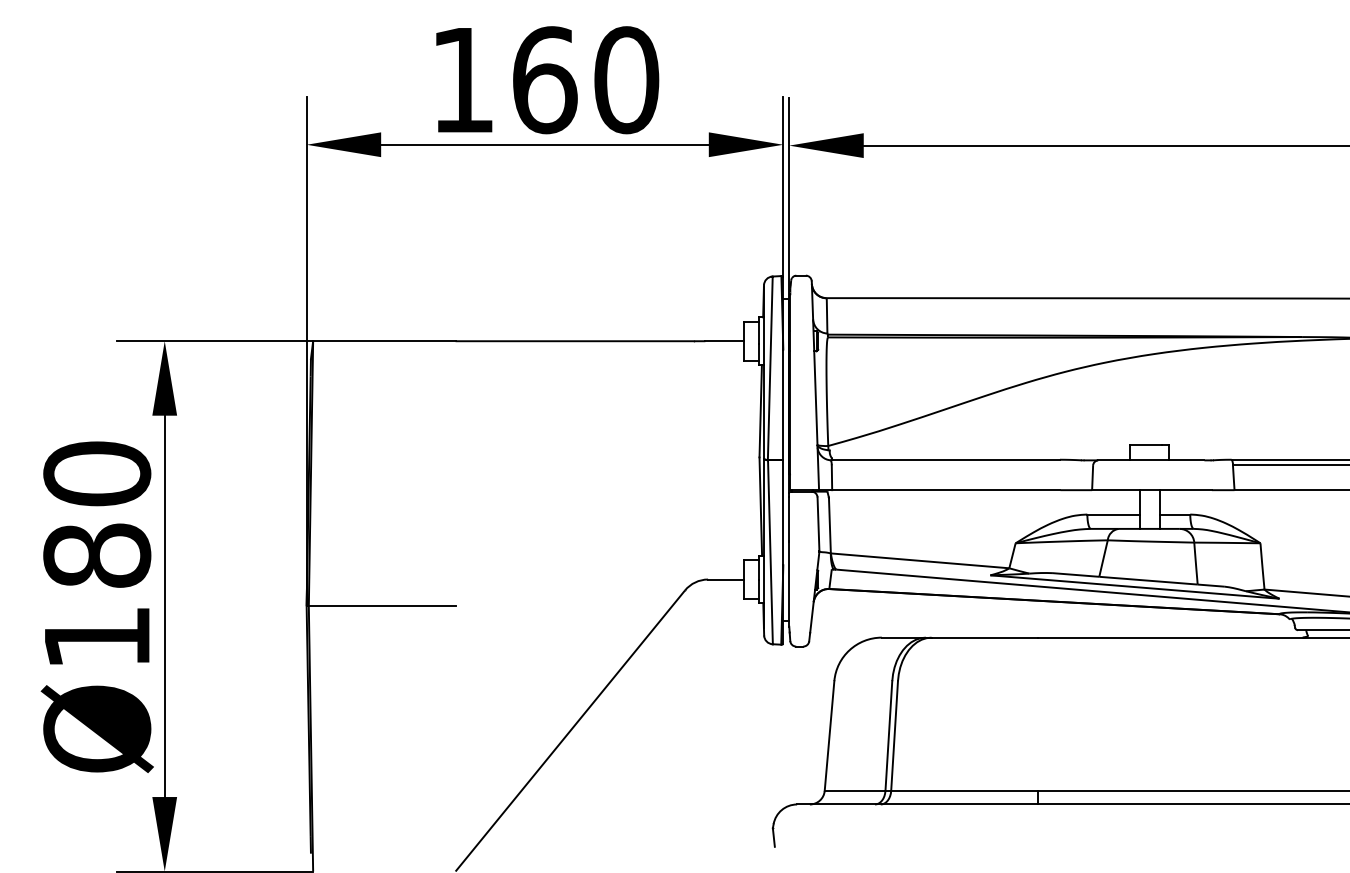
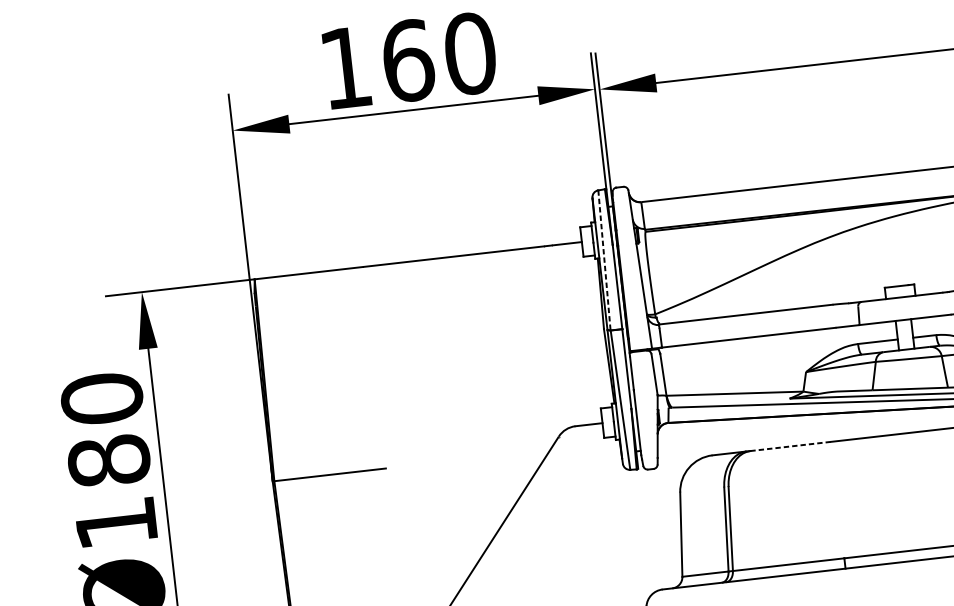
line: (770, 368) -> (604, 260), solid -> dashed
line: (985, 637) -> (791, 446), solid -> dashed

